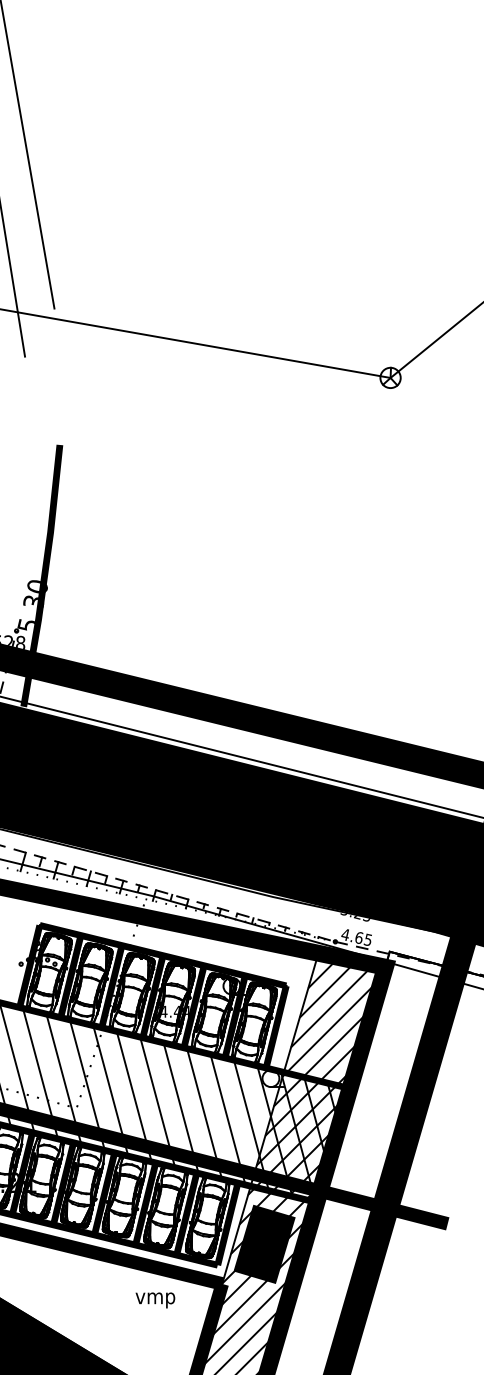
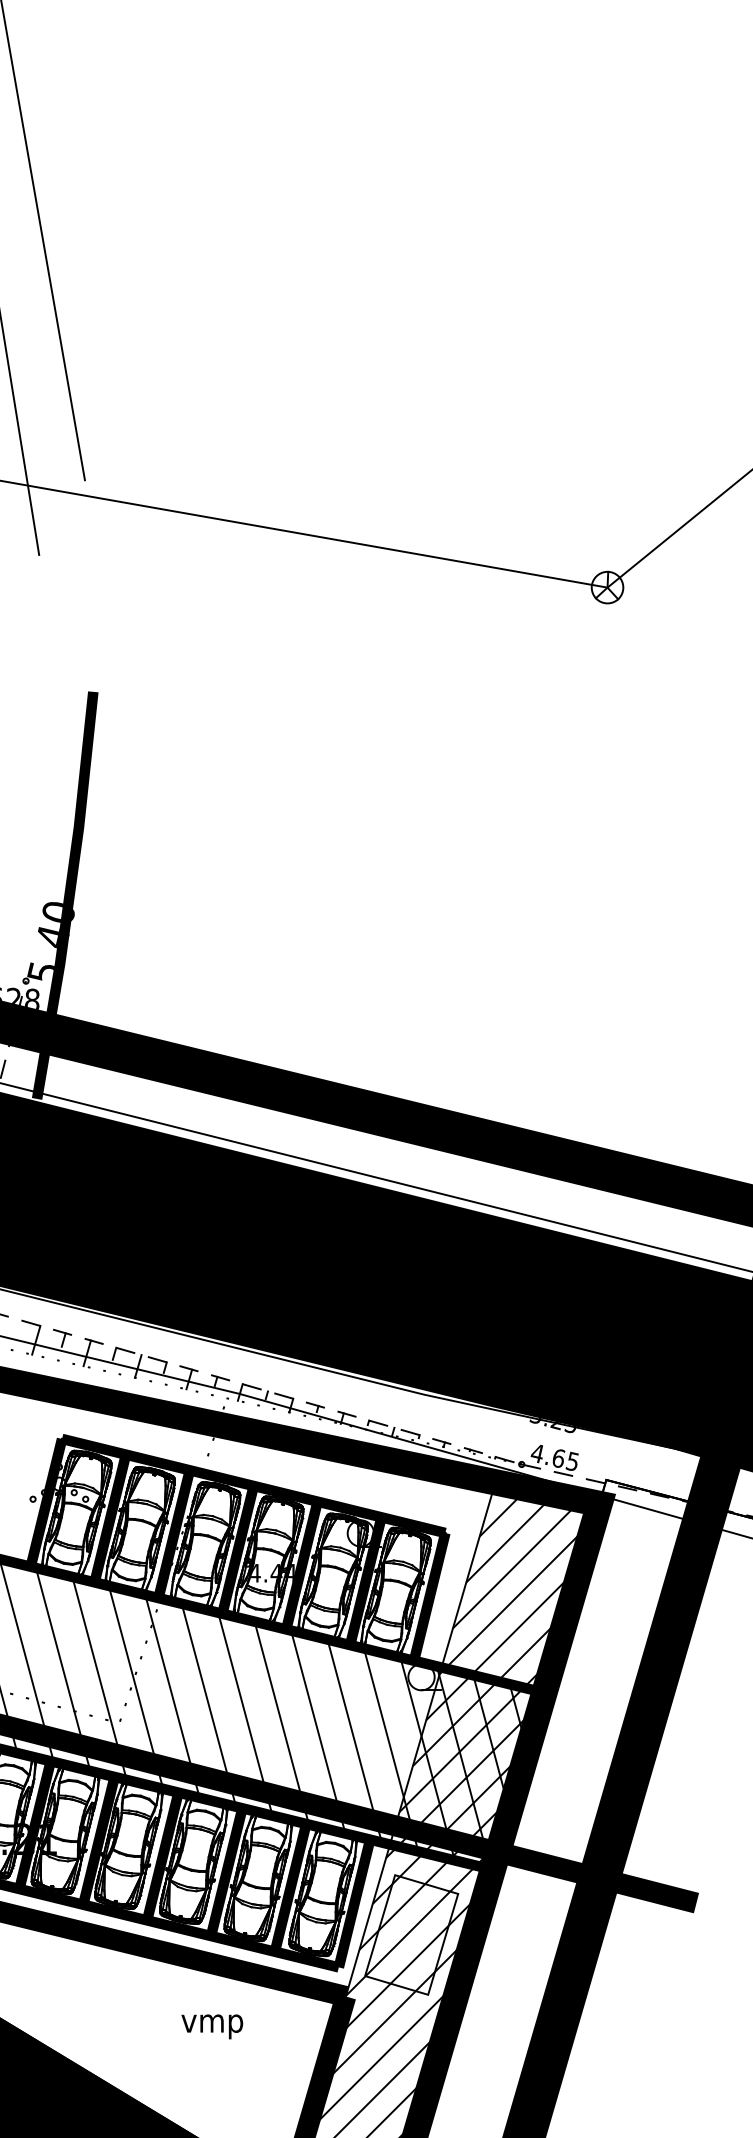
text: (33, 602) -> (52, 936), 5.30 -> 5.40
fill: (264, 1243) -> (411, 1933), removed
text: (155, 1300) -> (212, 2026), moved

